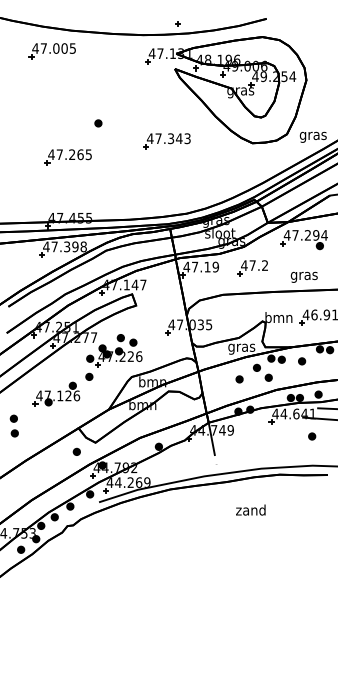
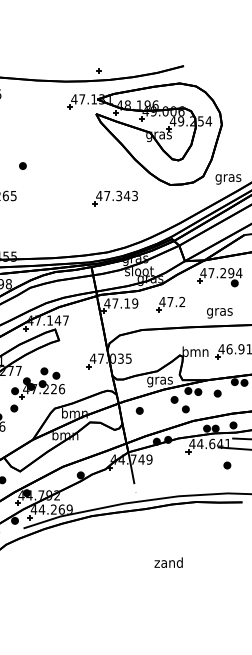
part: (166, 141) -> (114, 198), moved
part: (239, 379) -> (139, 410), moved
text: (250, 509) -> (168, 562), moved

